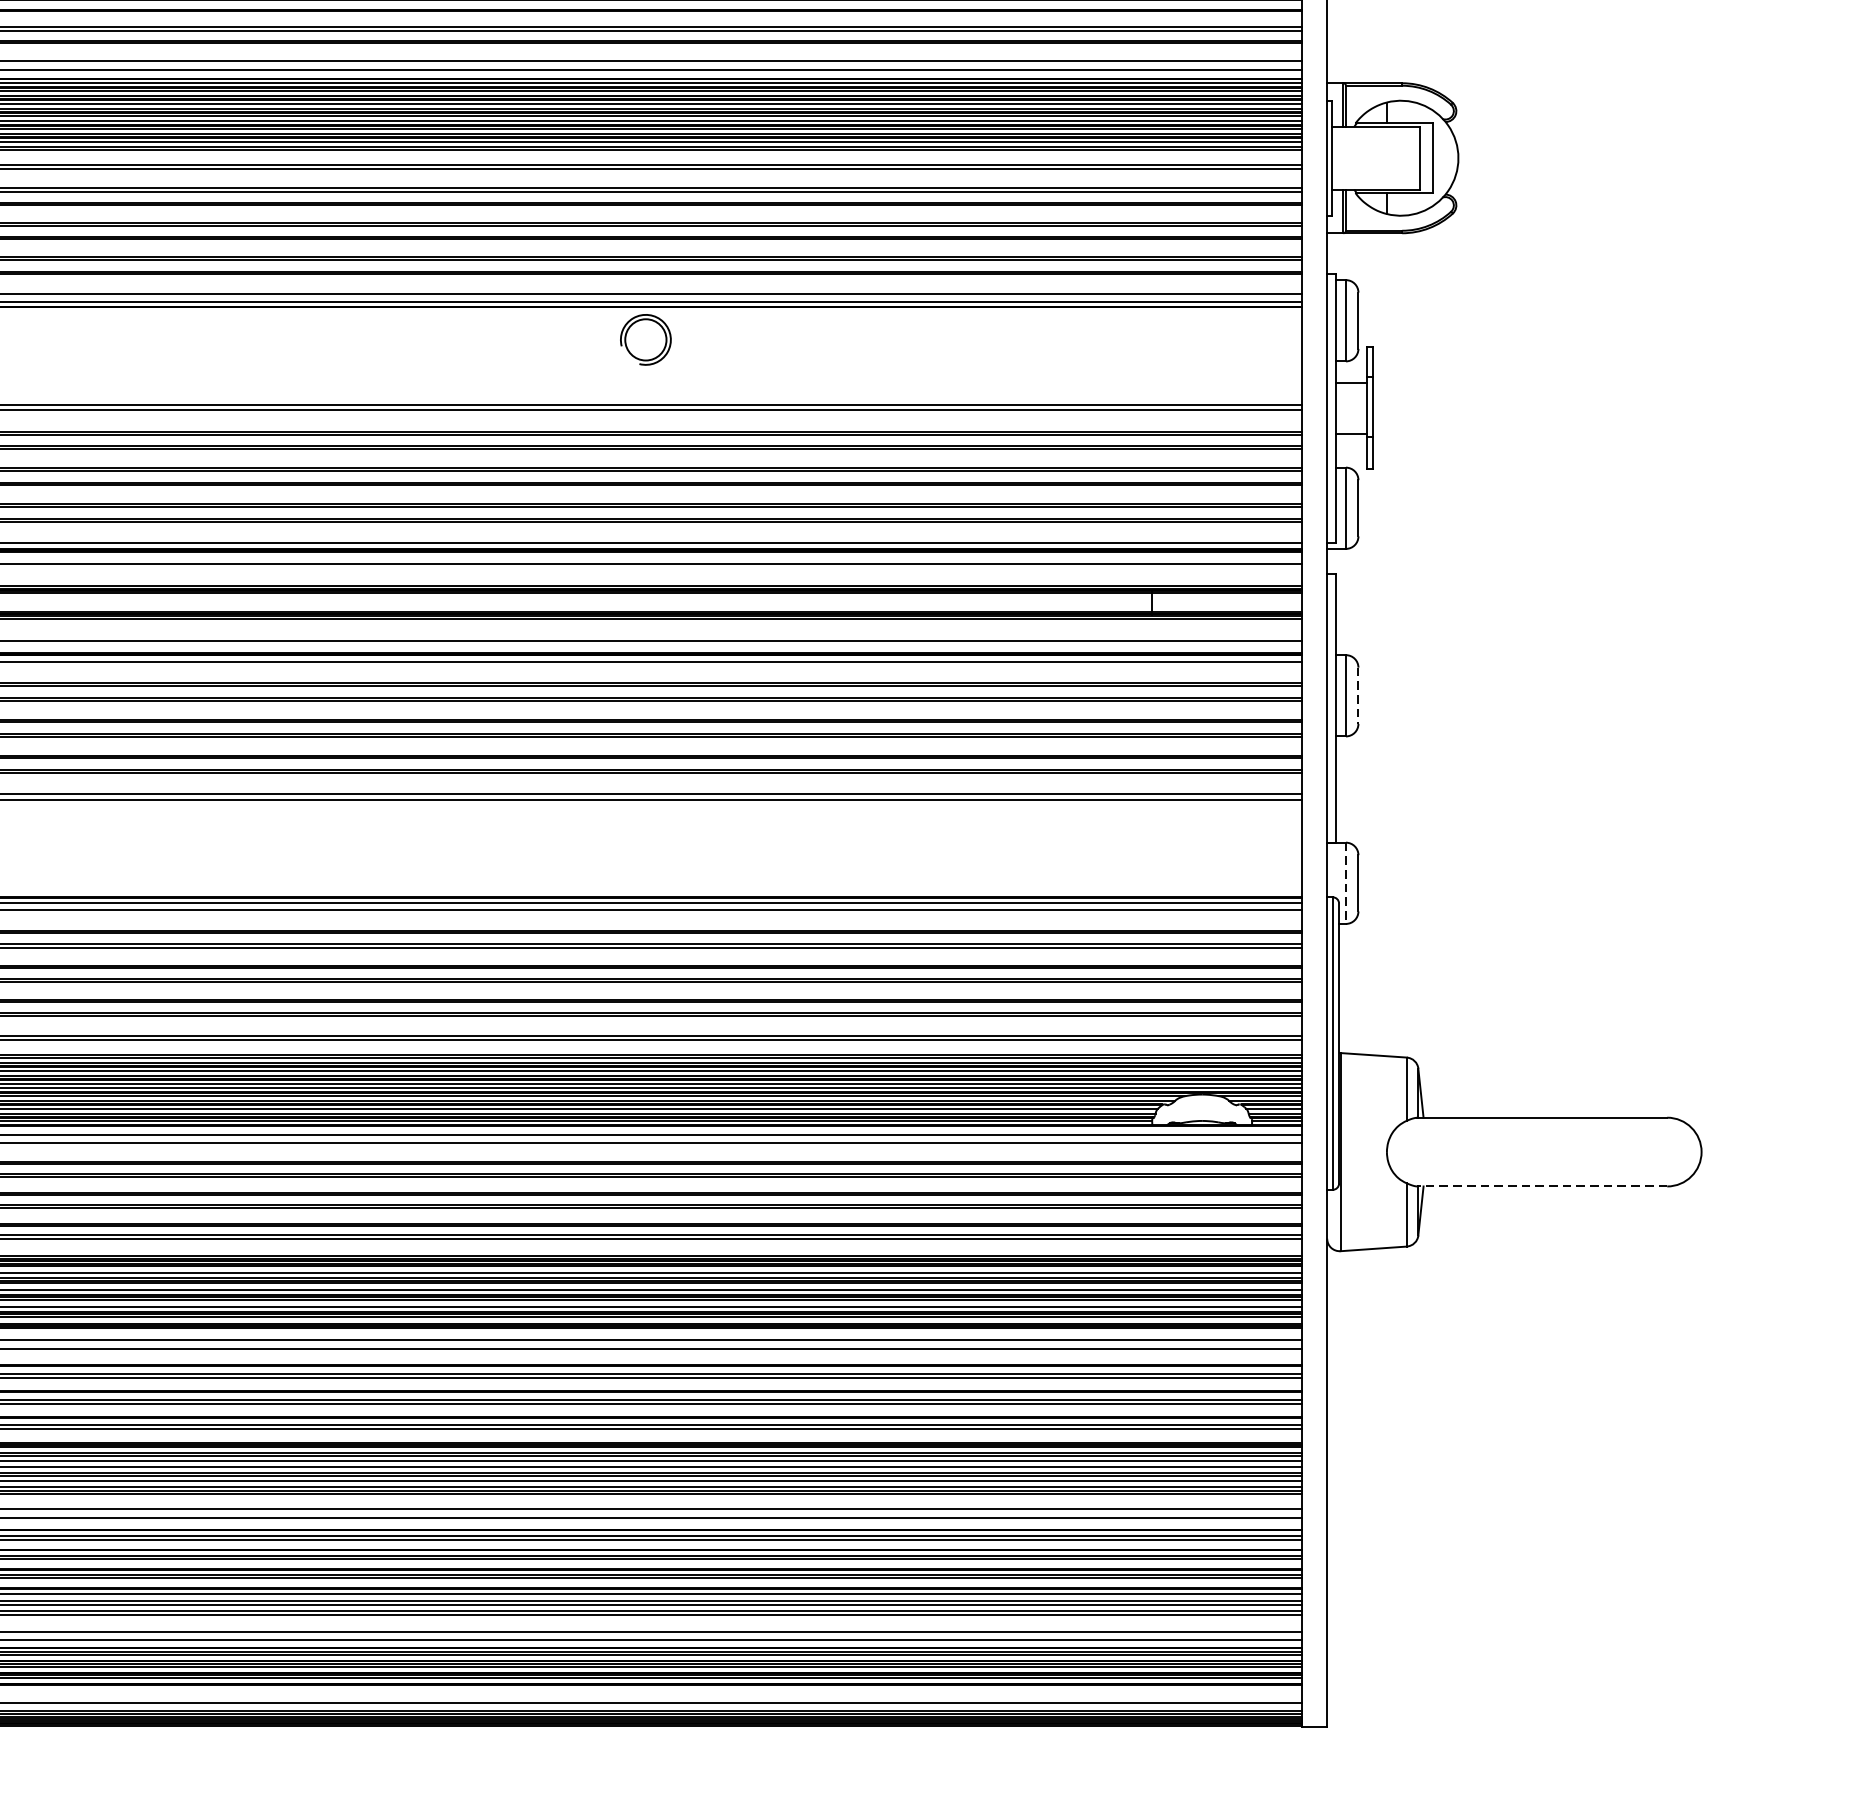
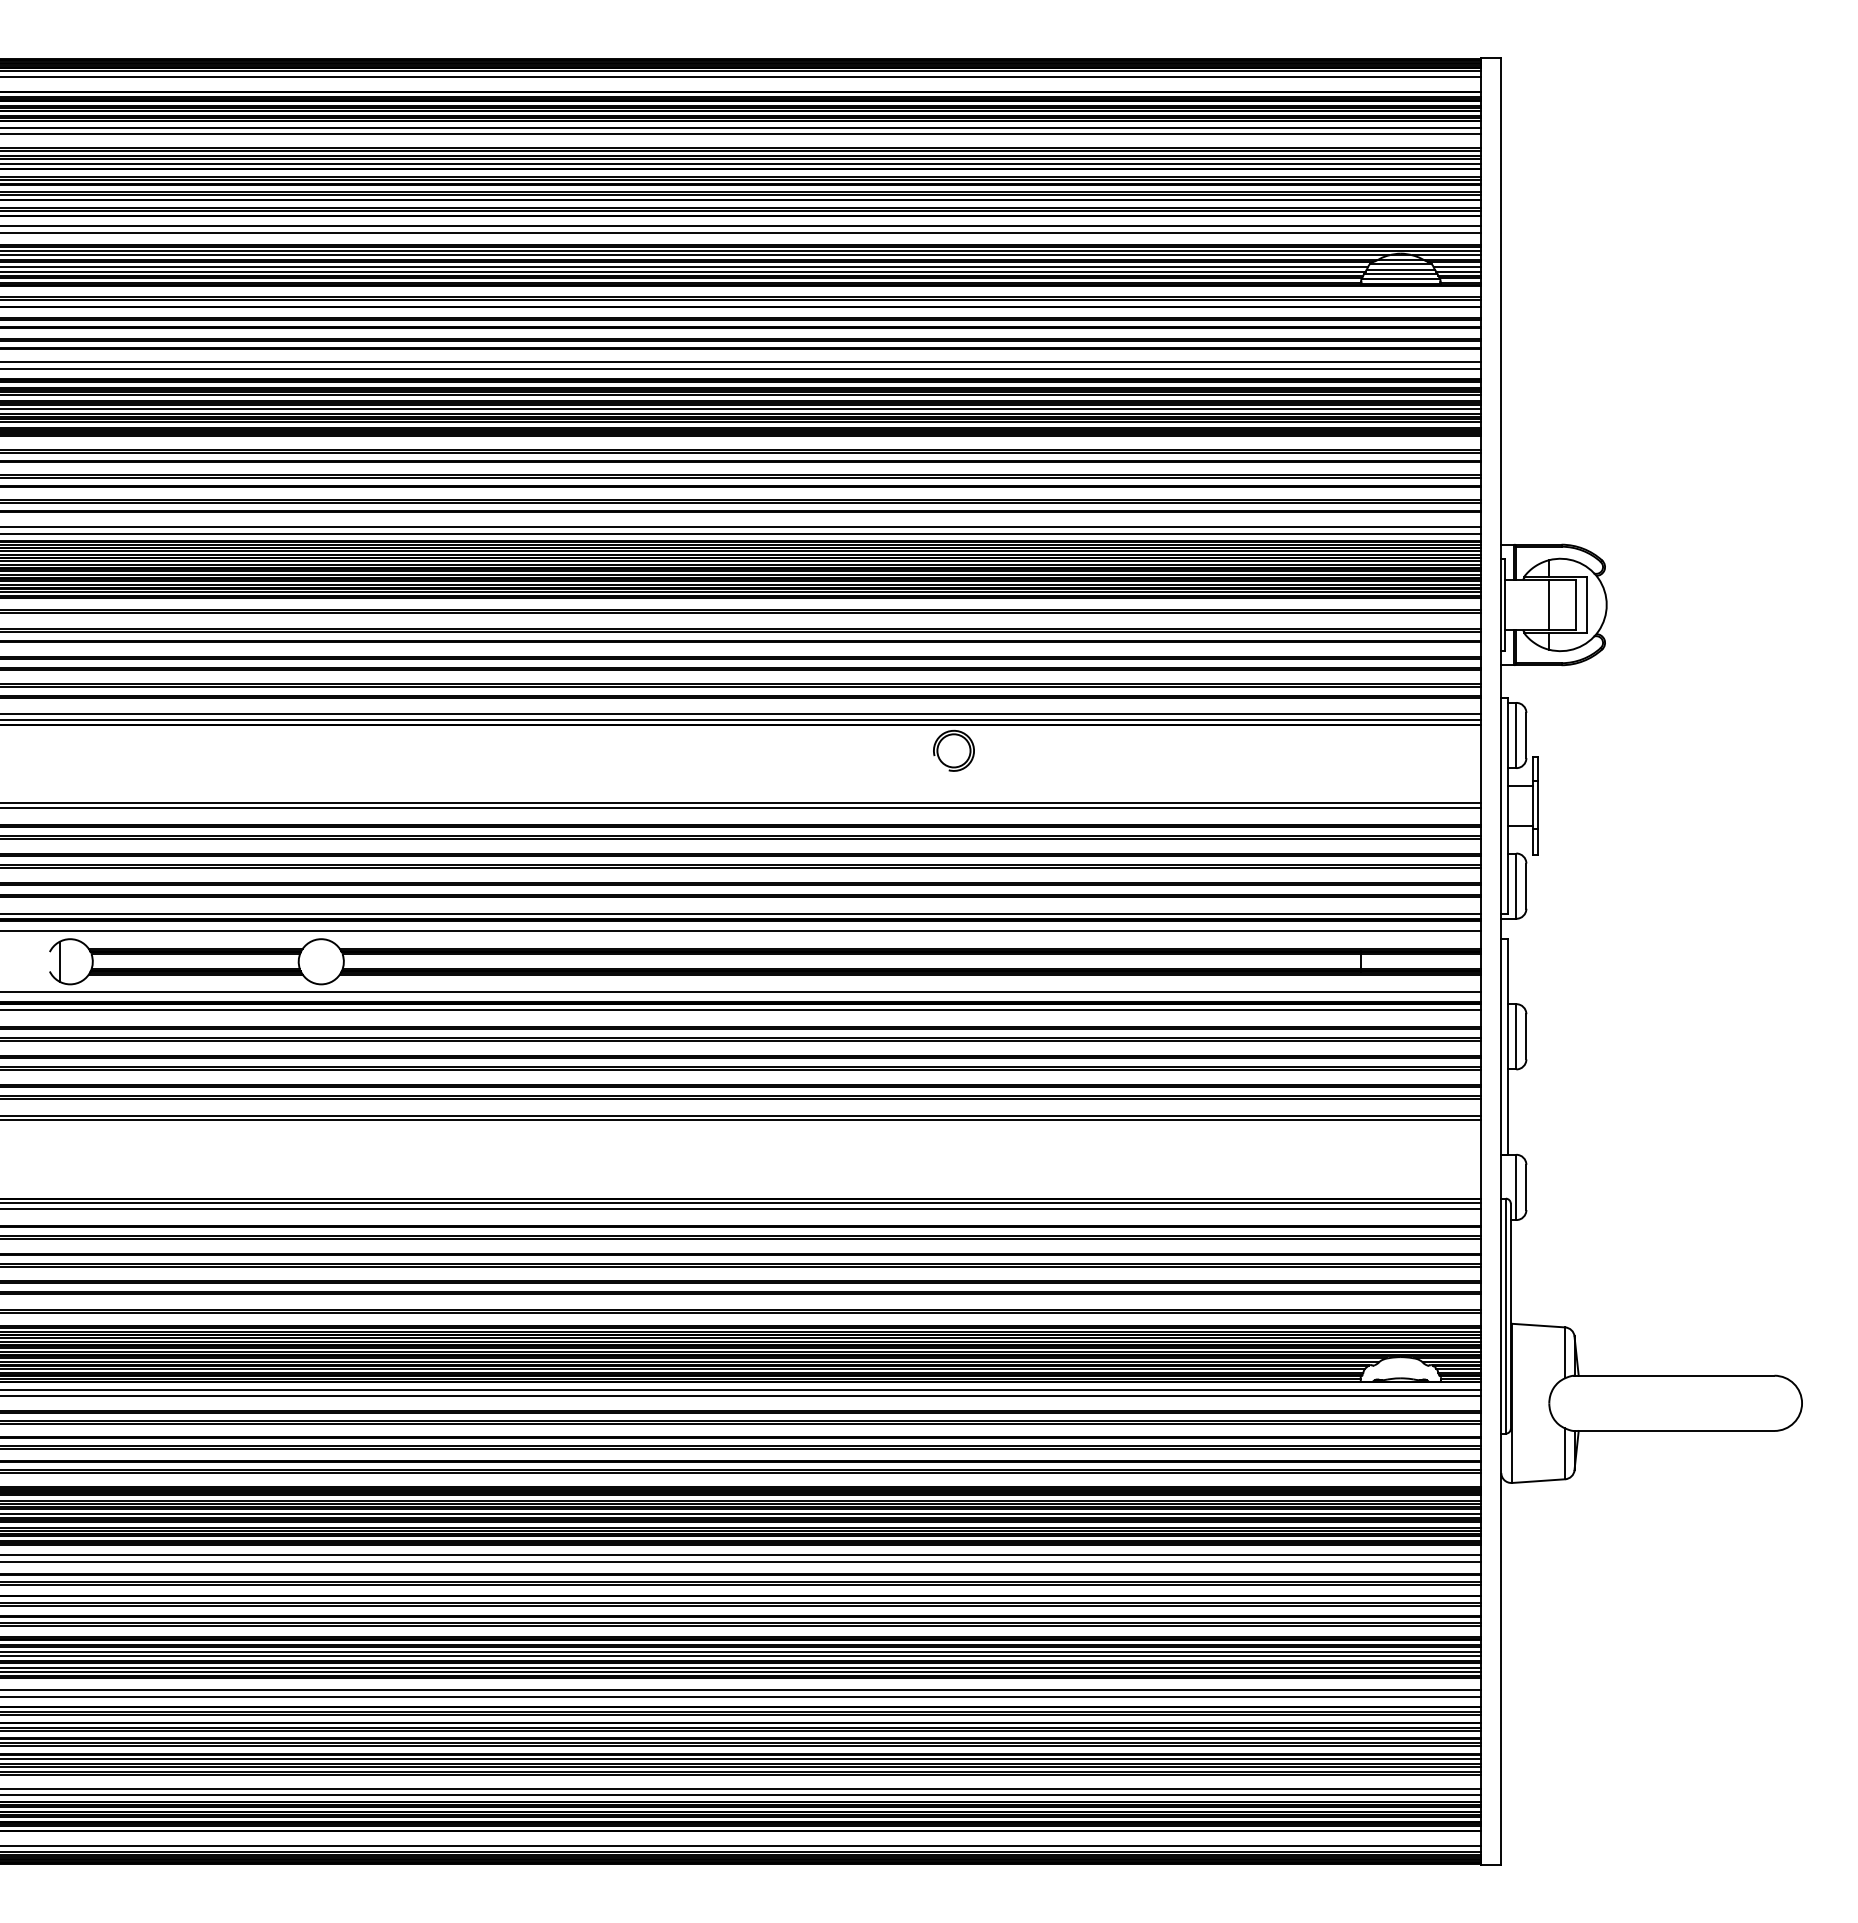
line: (1385, 157) -> (1548, 604), added
line: (1358, 695) -> (1526, 1036), dashed -> solid
line: (1346, 883) -> (1516, 1187), dashed -> solid
line: (1541, 1185) -> (1673, 1430), dashed -> solid

